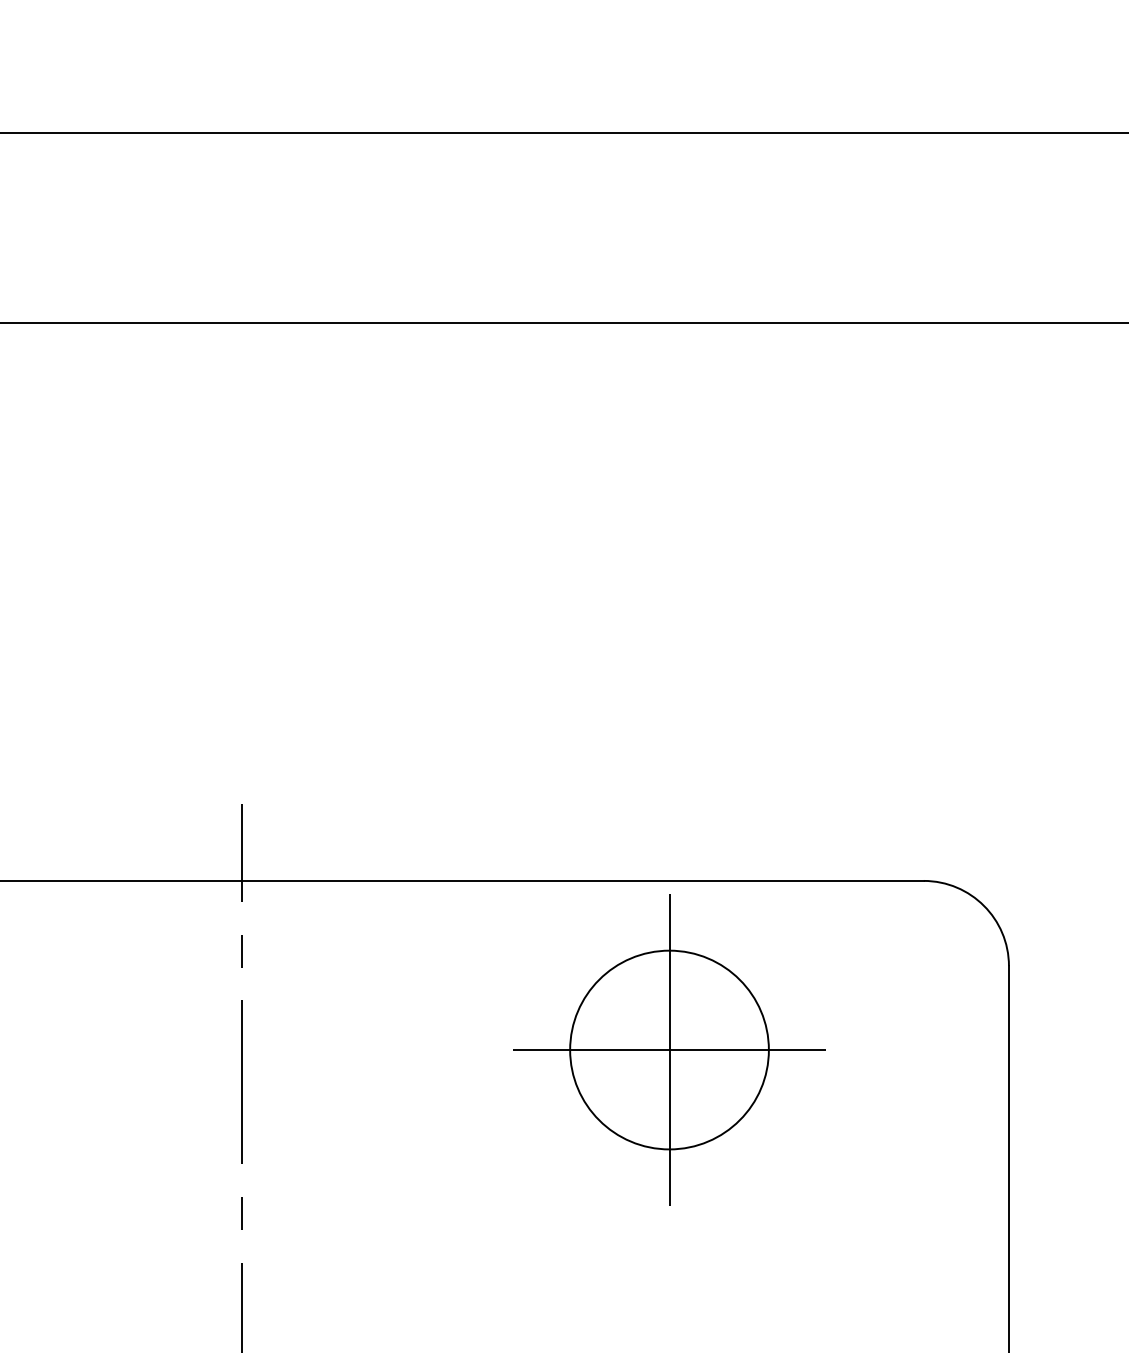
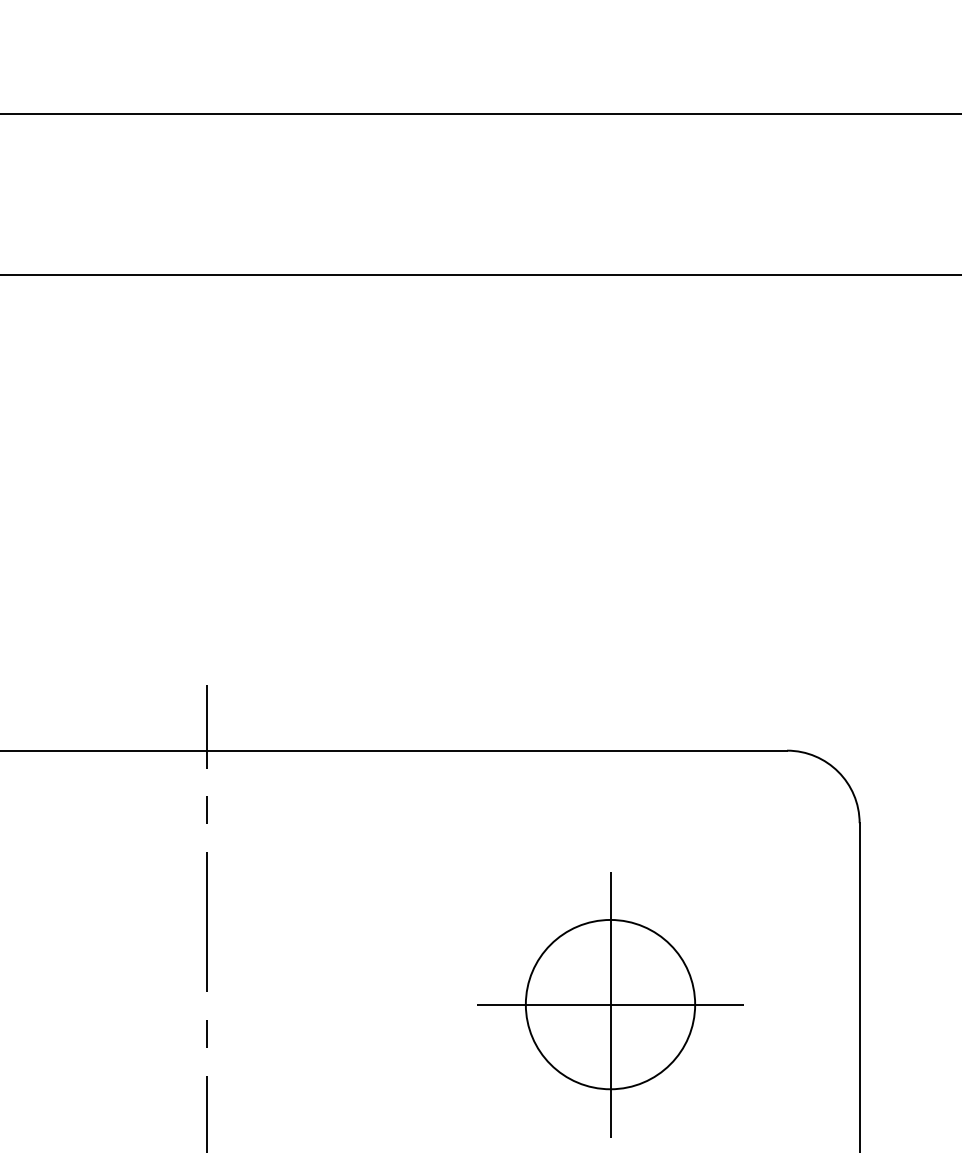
part: (669, 1049) -> (610, 1004), moved

